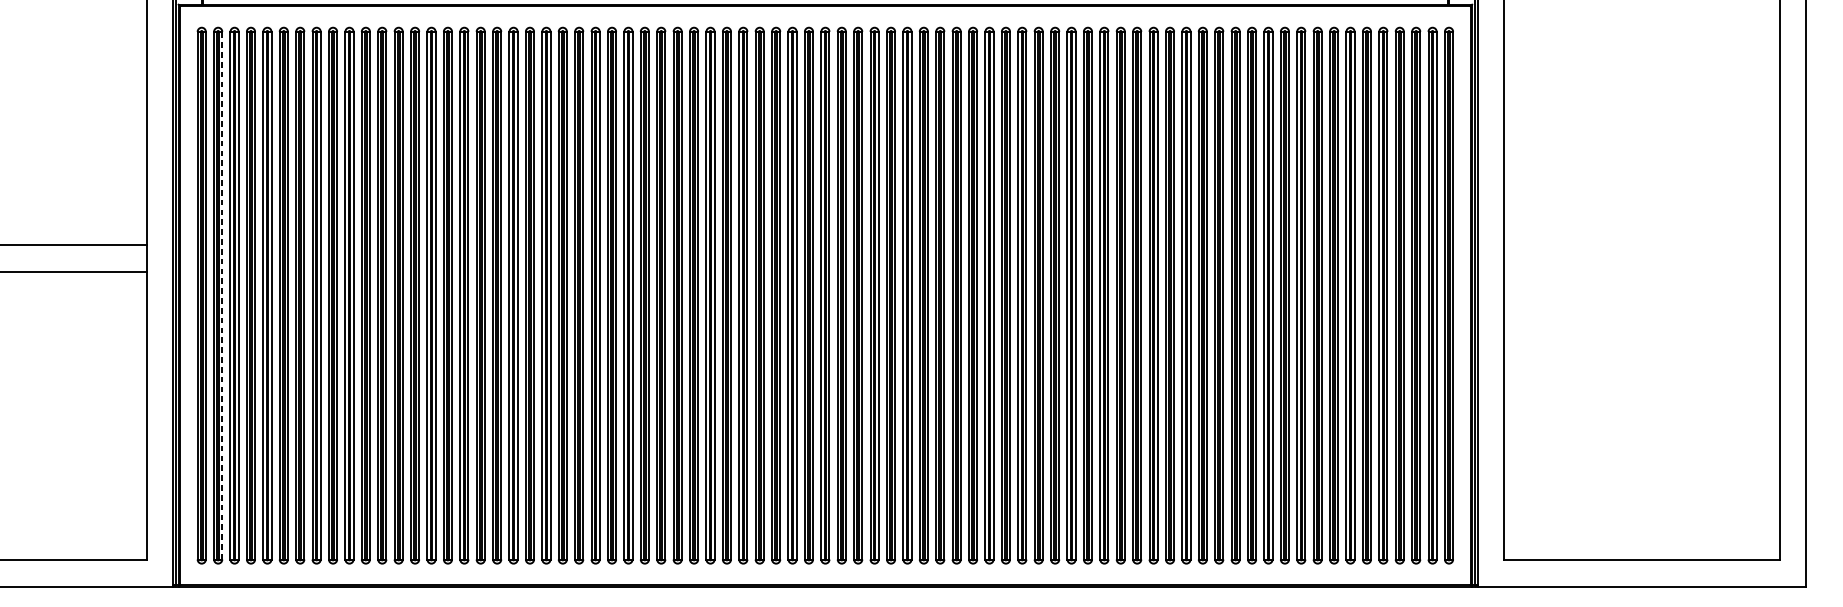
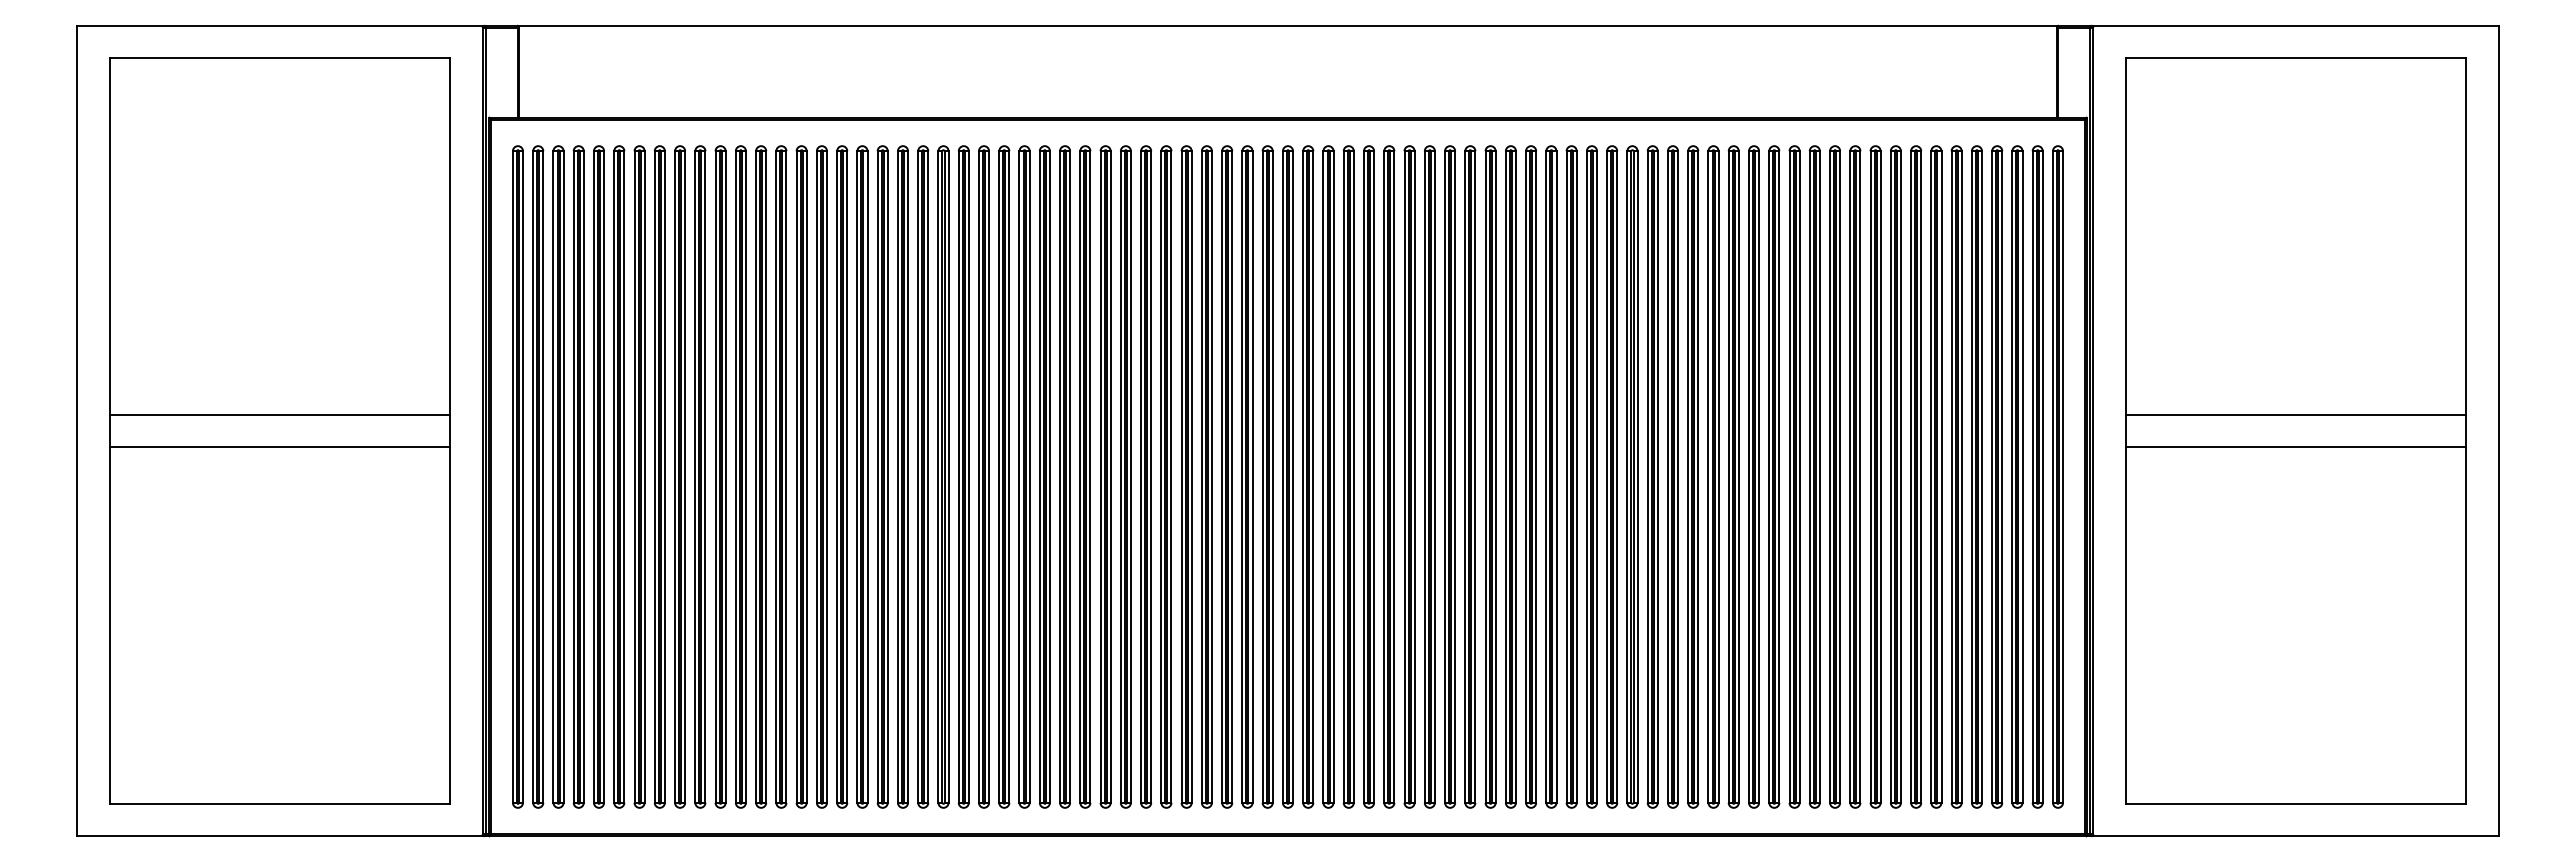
line: (1641, 245) -> (2295, 414), added
line: (1641, 271) -> (2295, 447), added
line: (222, 296) -> (543, 477), dashed -> solid

